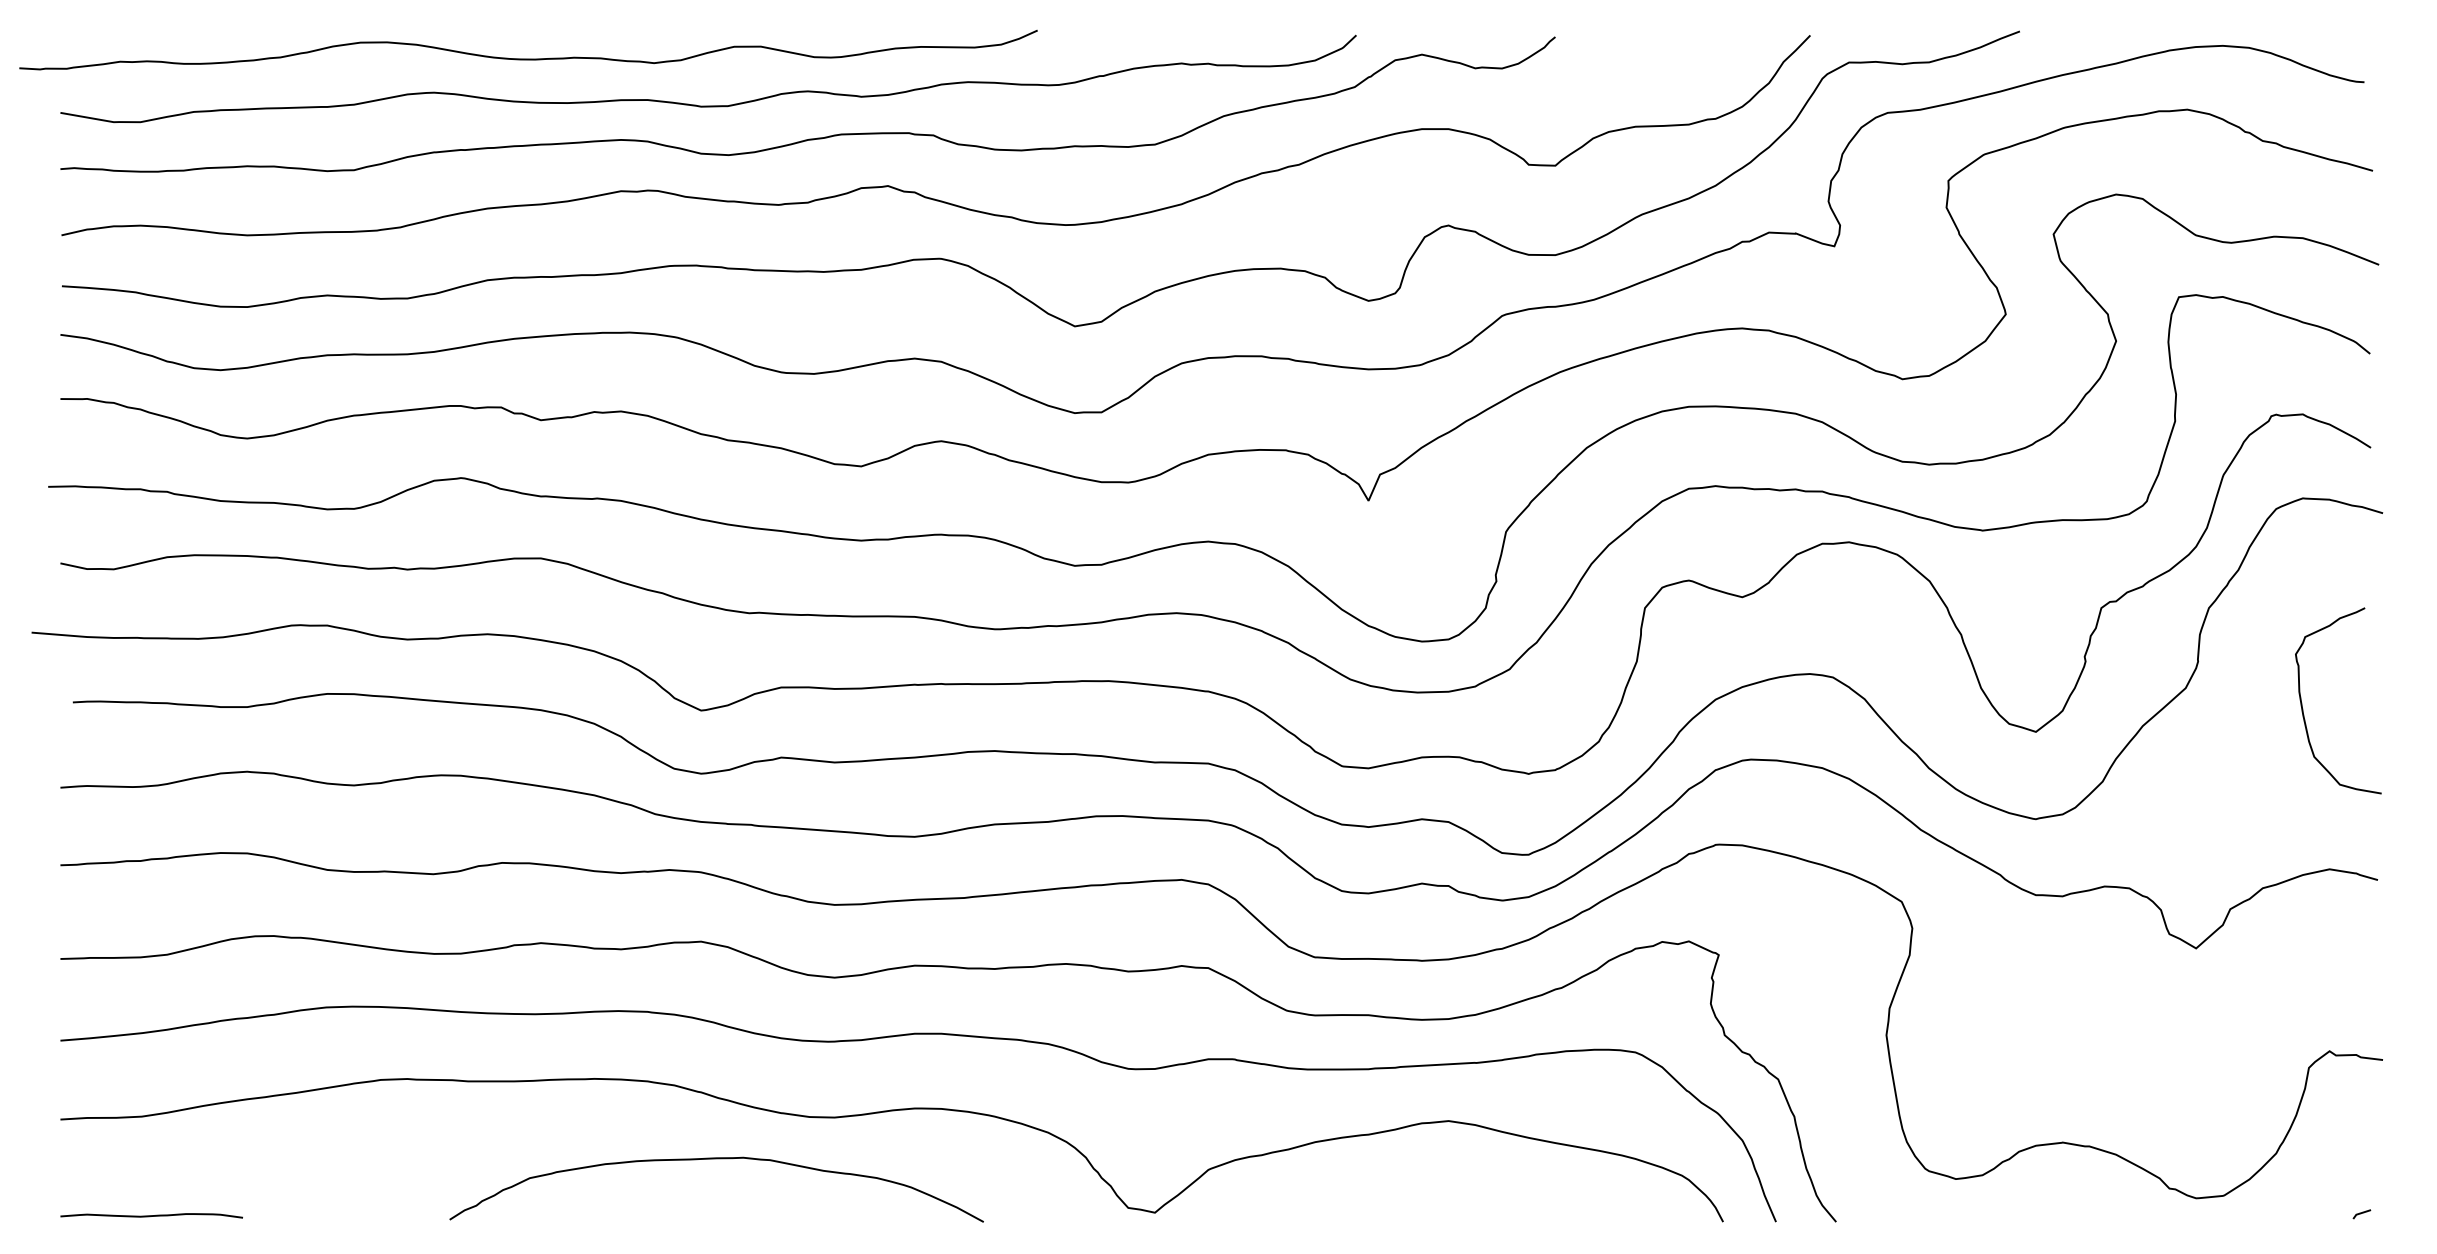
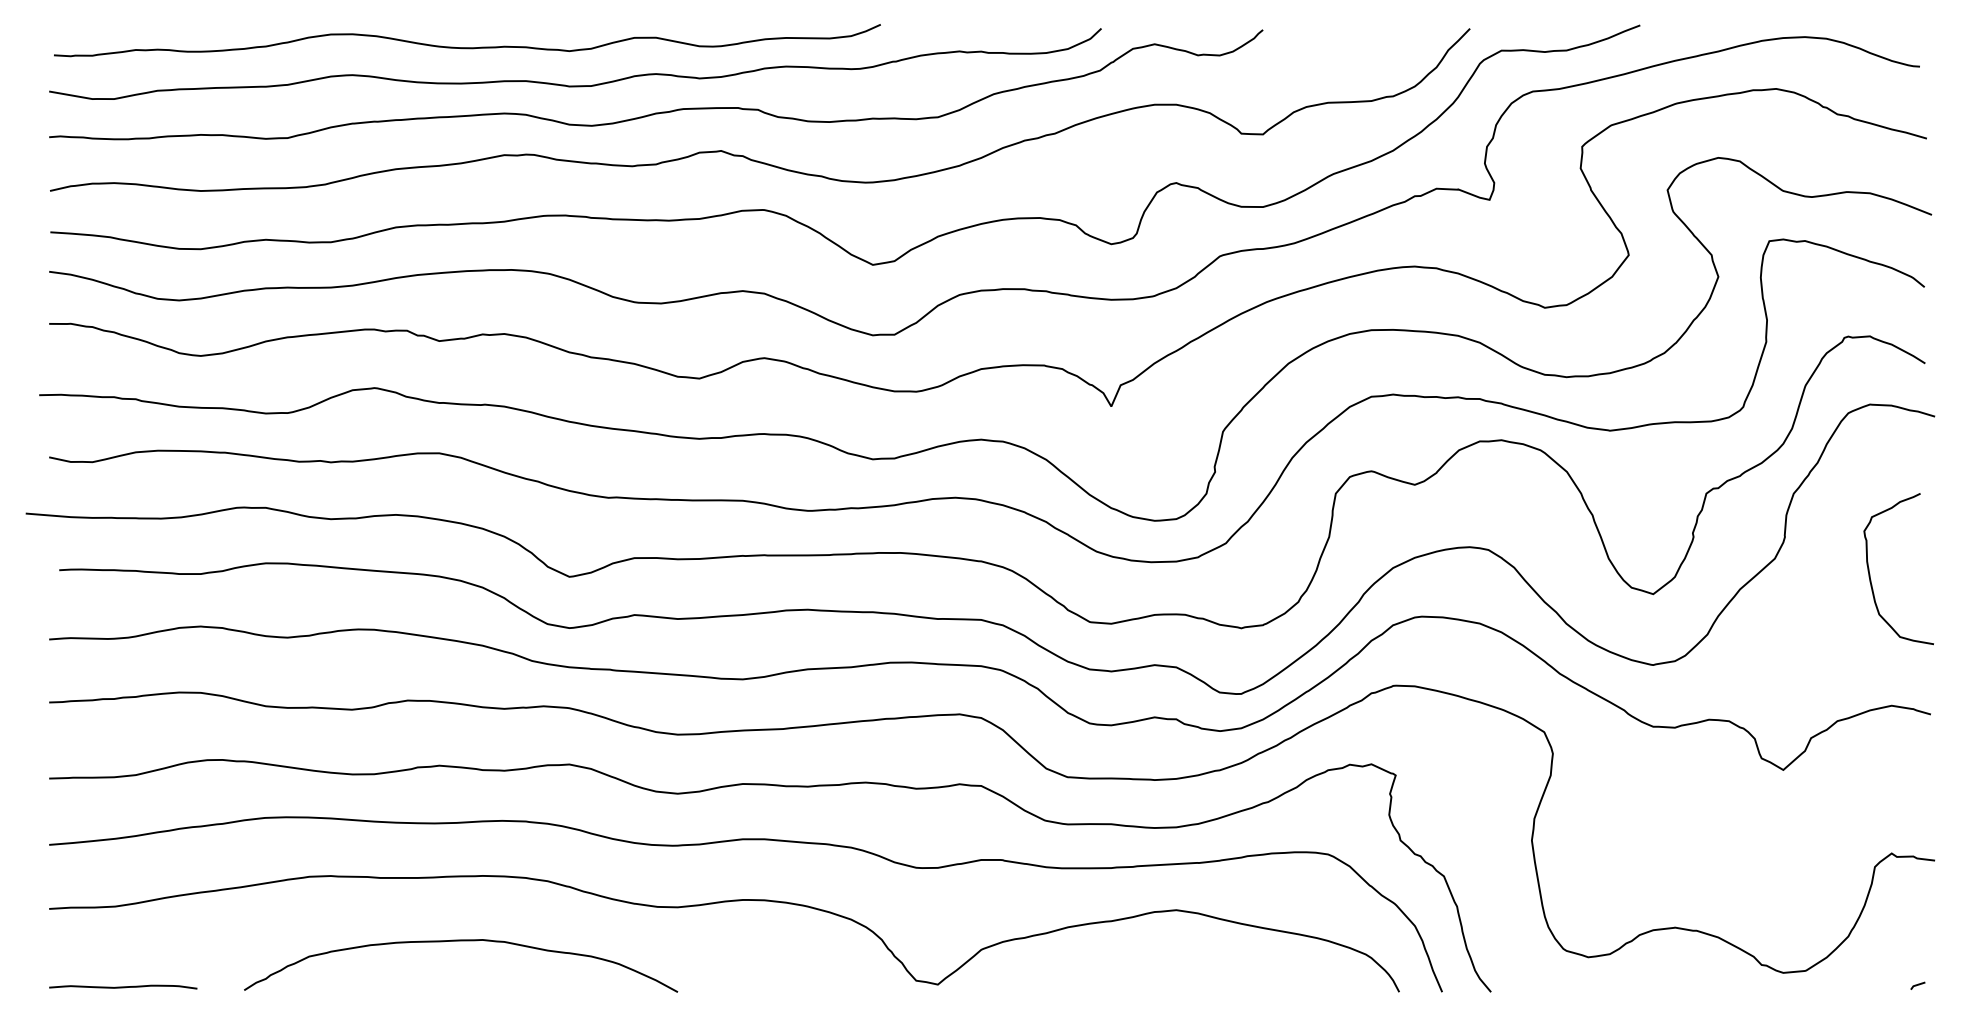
curve: (528, 58) -> (467, 47), moved
curve: (716, 1159) -> (460, 941), moved

